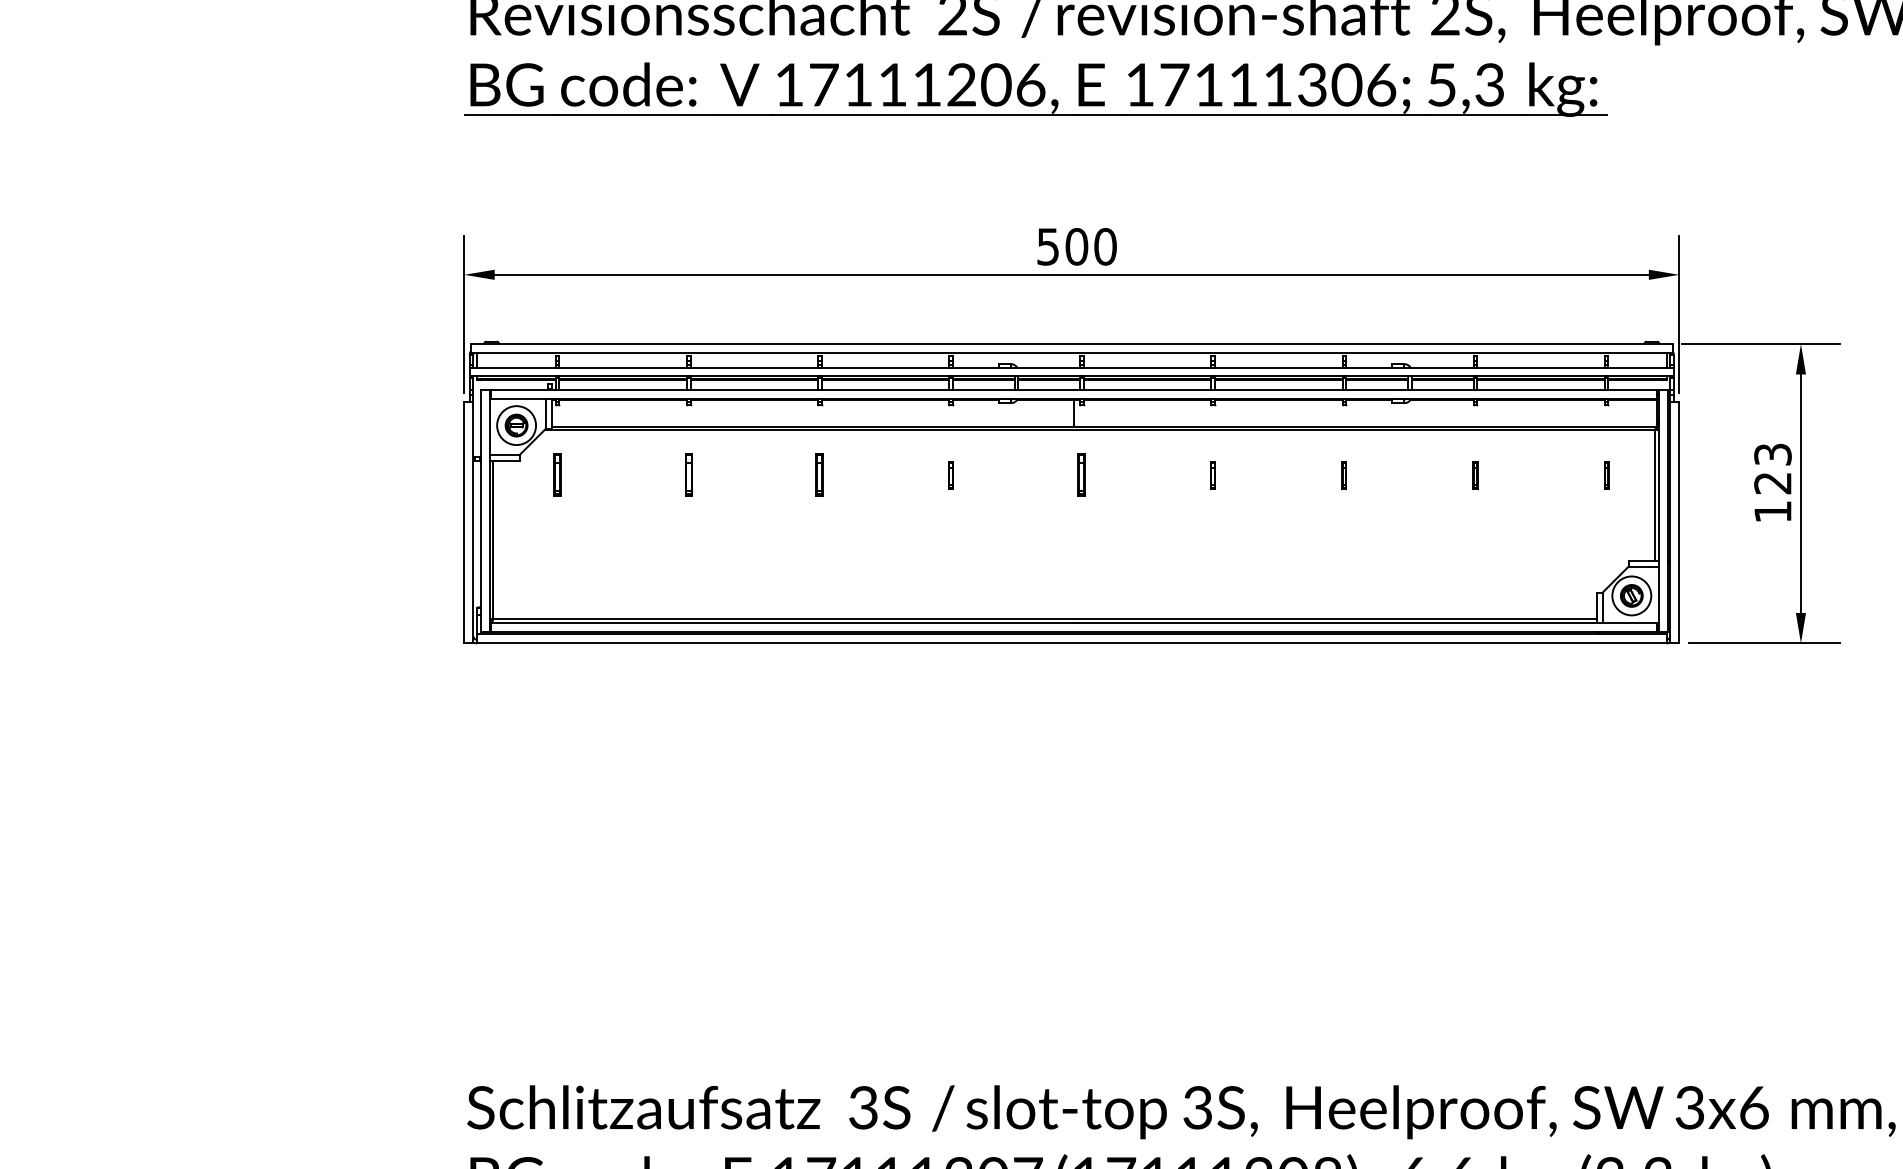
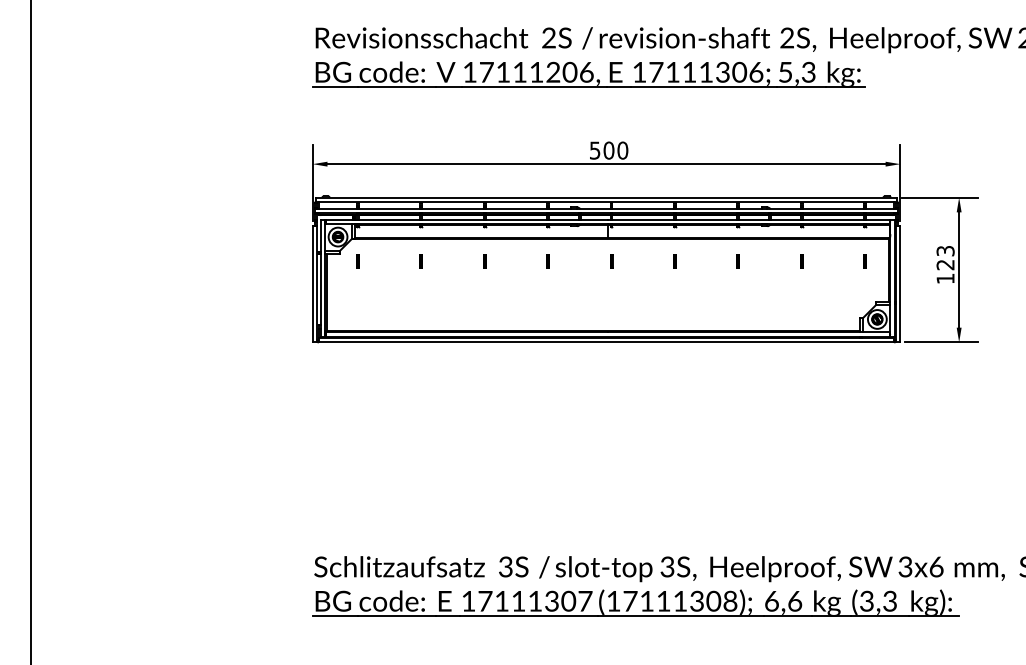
part: (556, 476) -> (357, 261), size x0.62
part: (687, 476) -> (420, 261), size x0.62
part: (819, 476) -> (484, 261), size x0.62
part: (1082, 476) -> (611, 261), size x0.62

